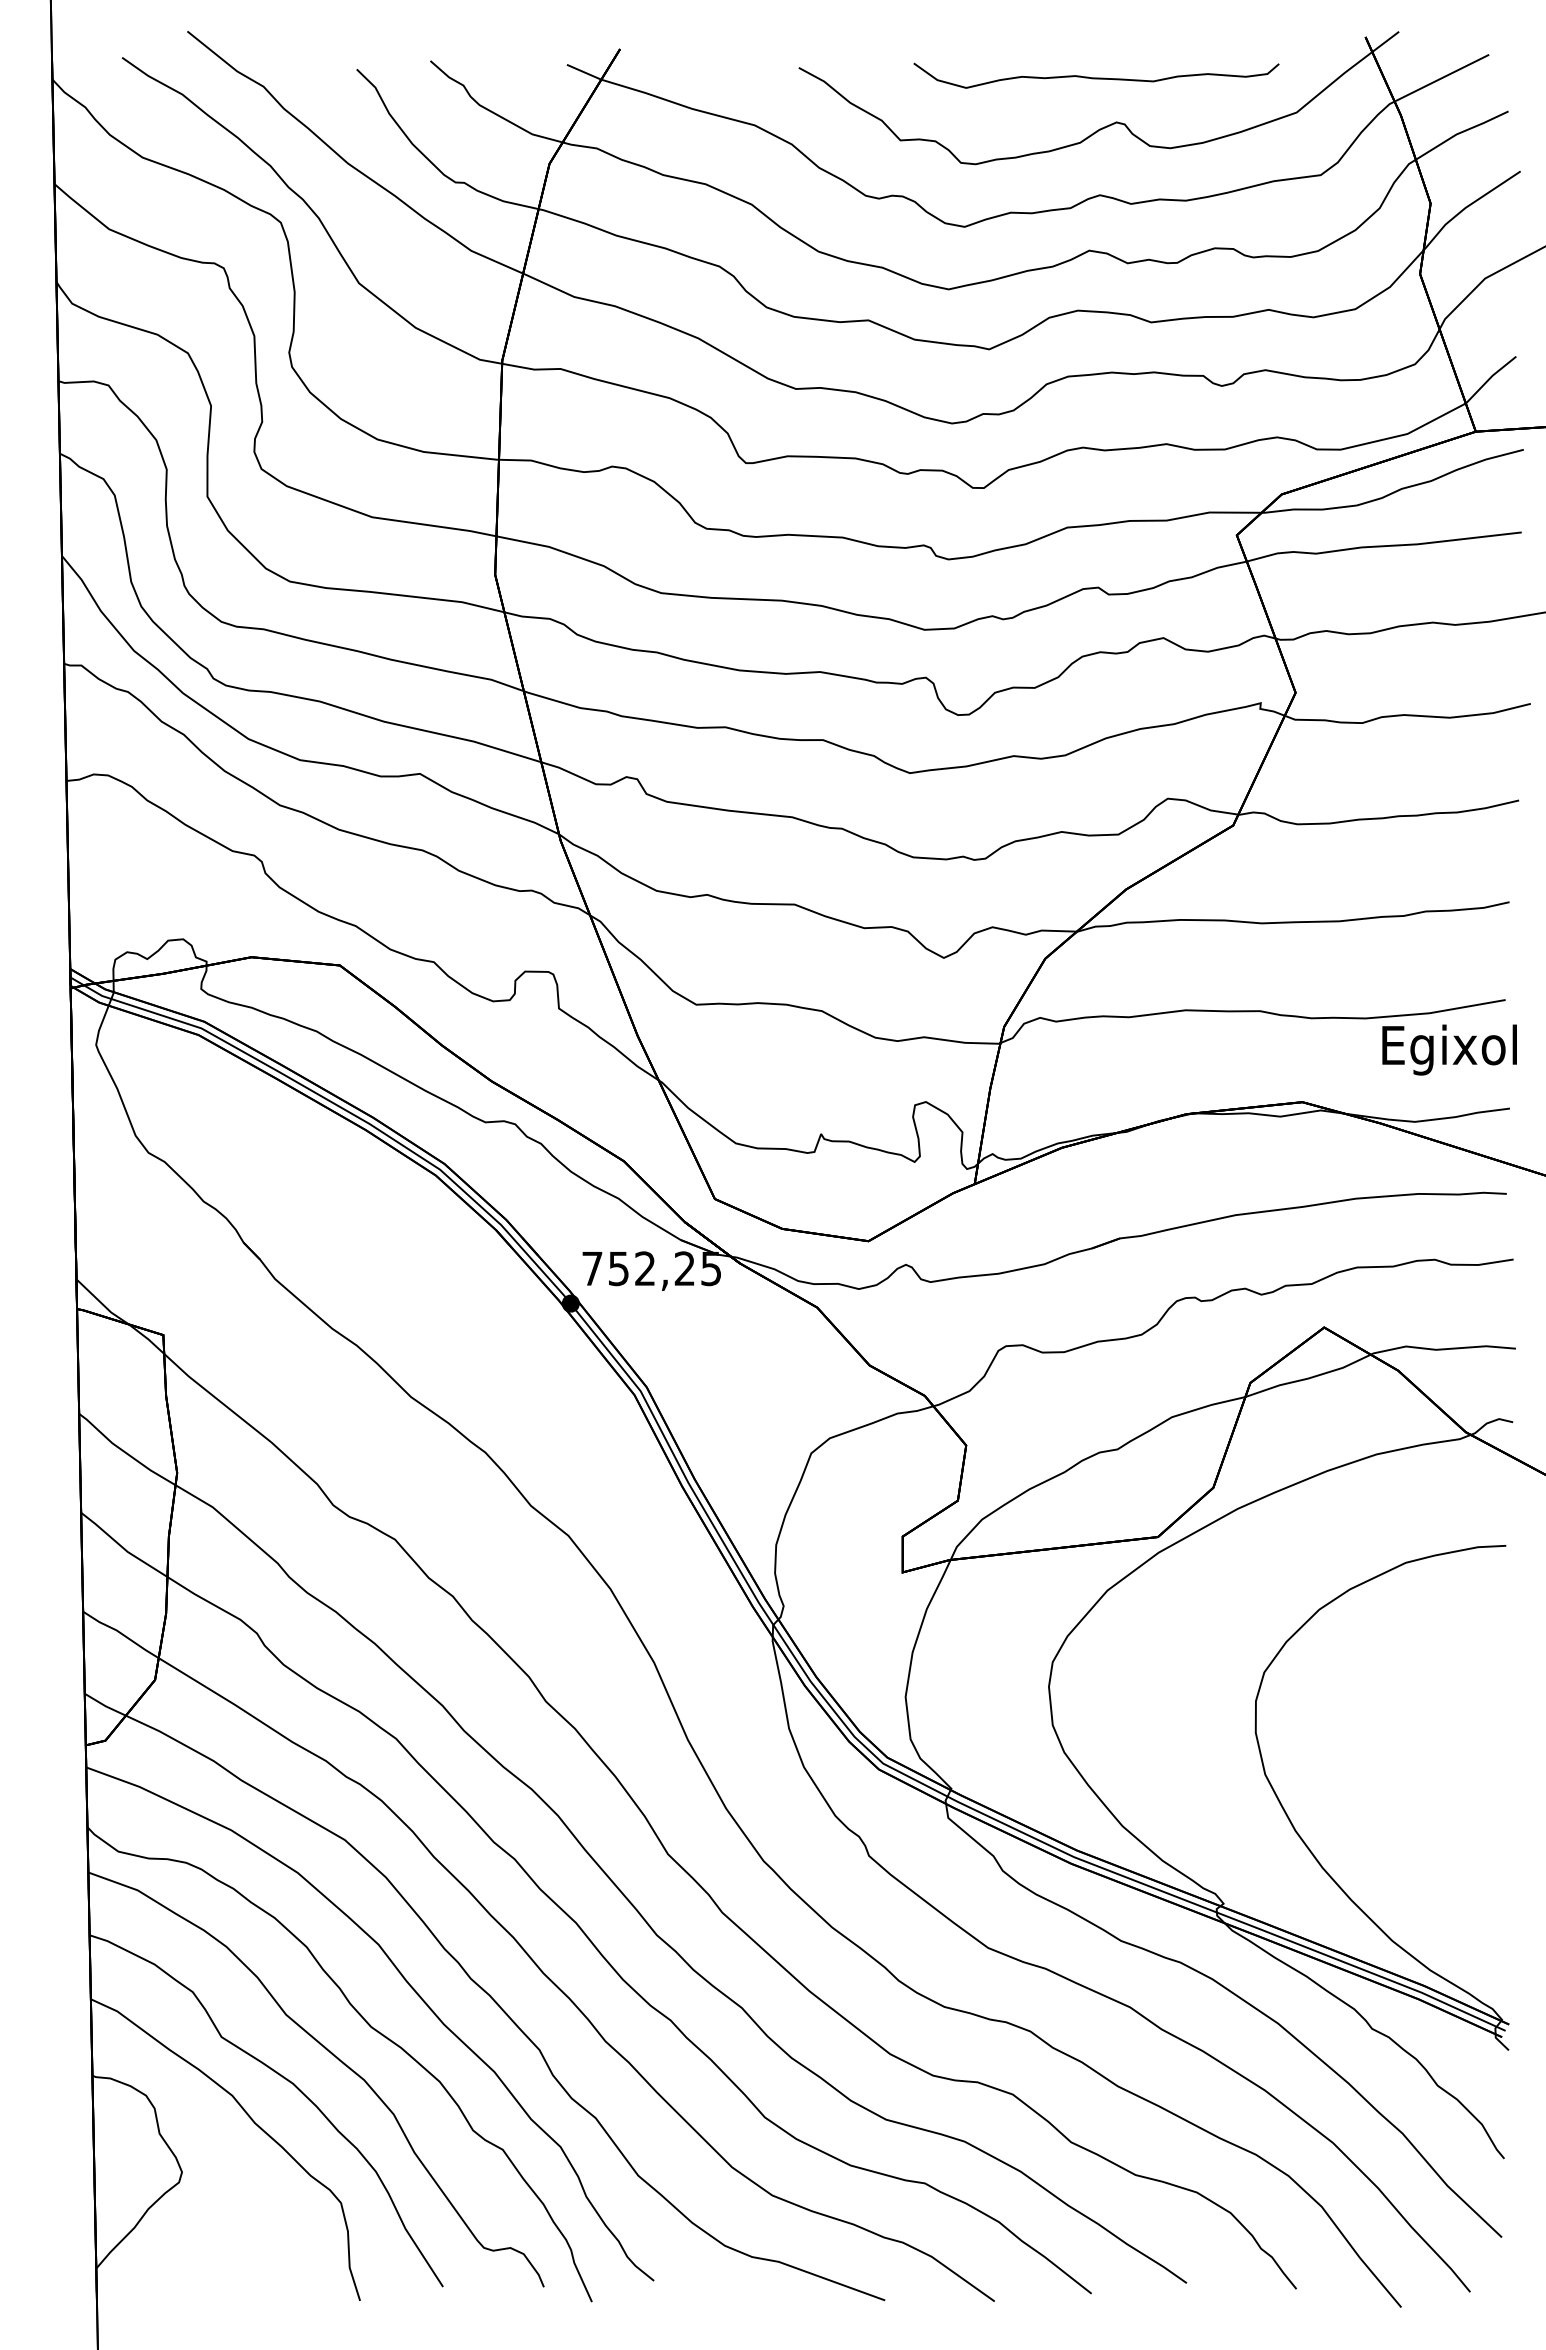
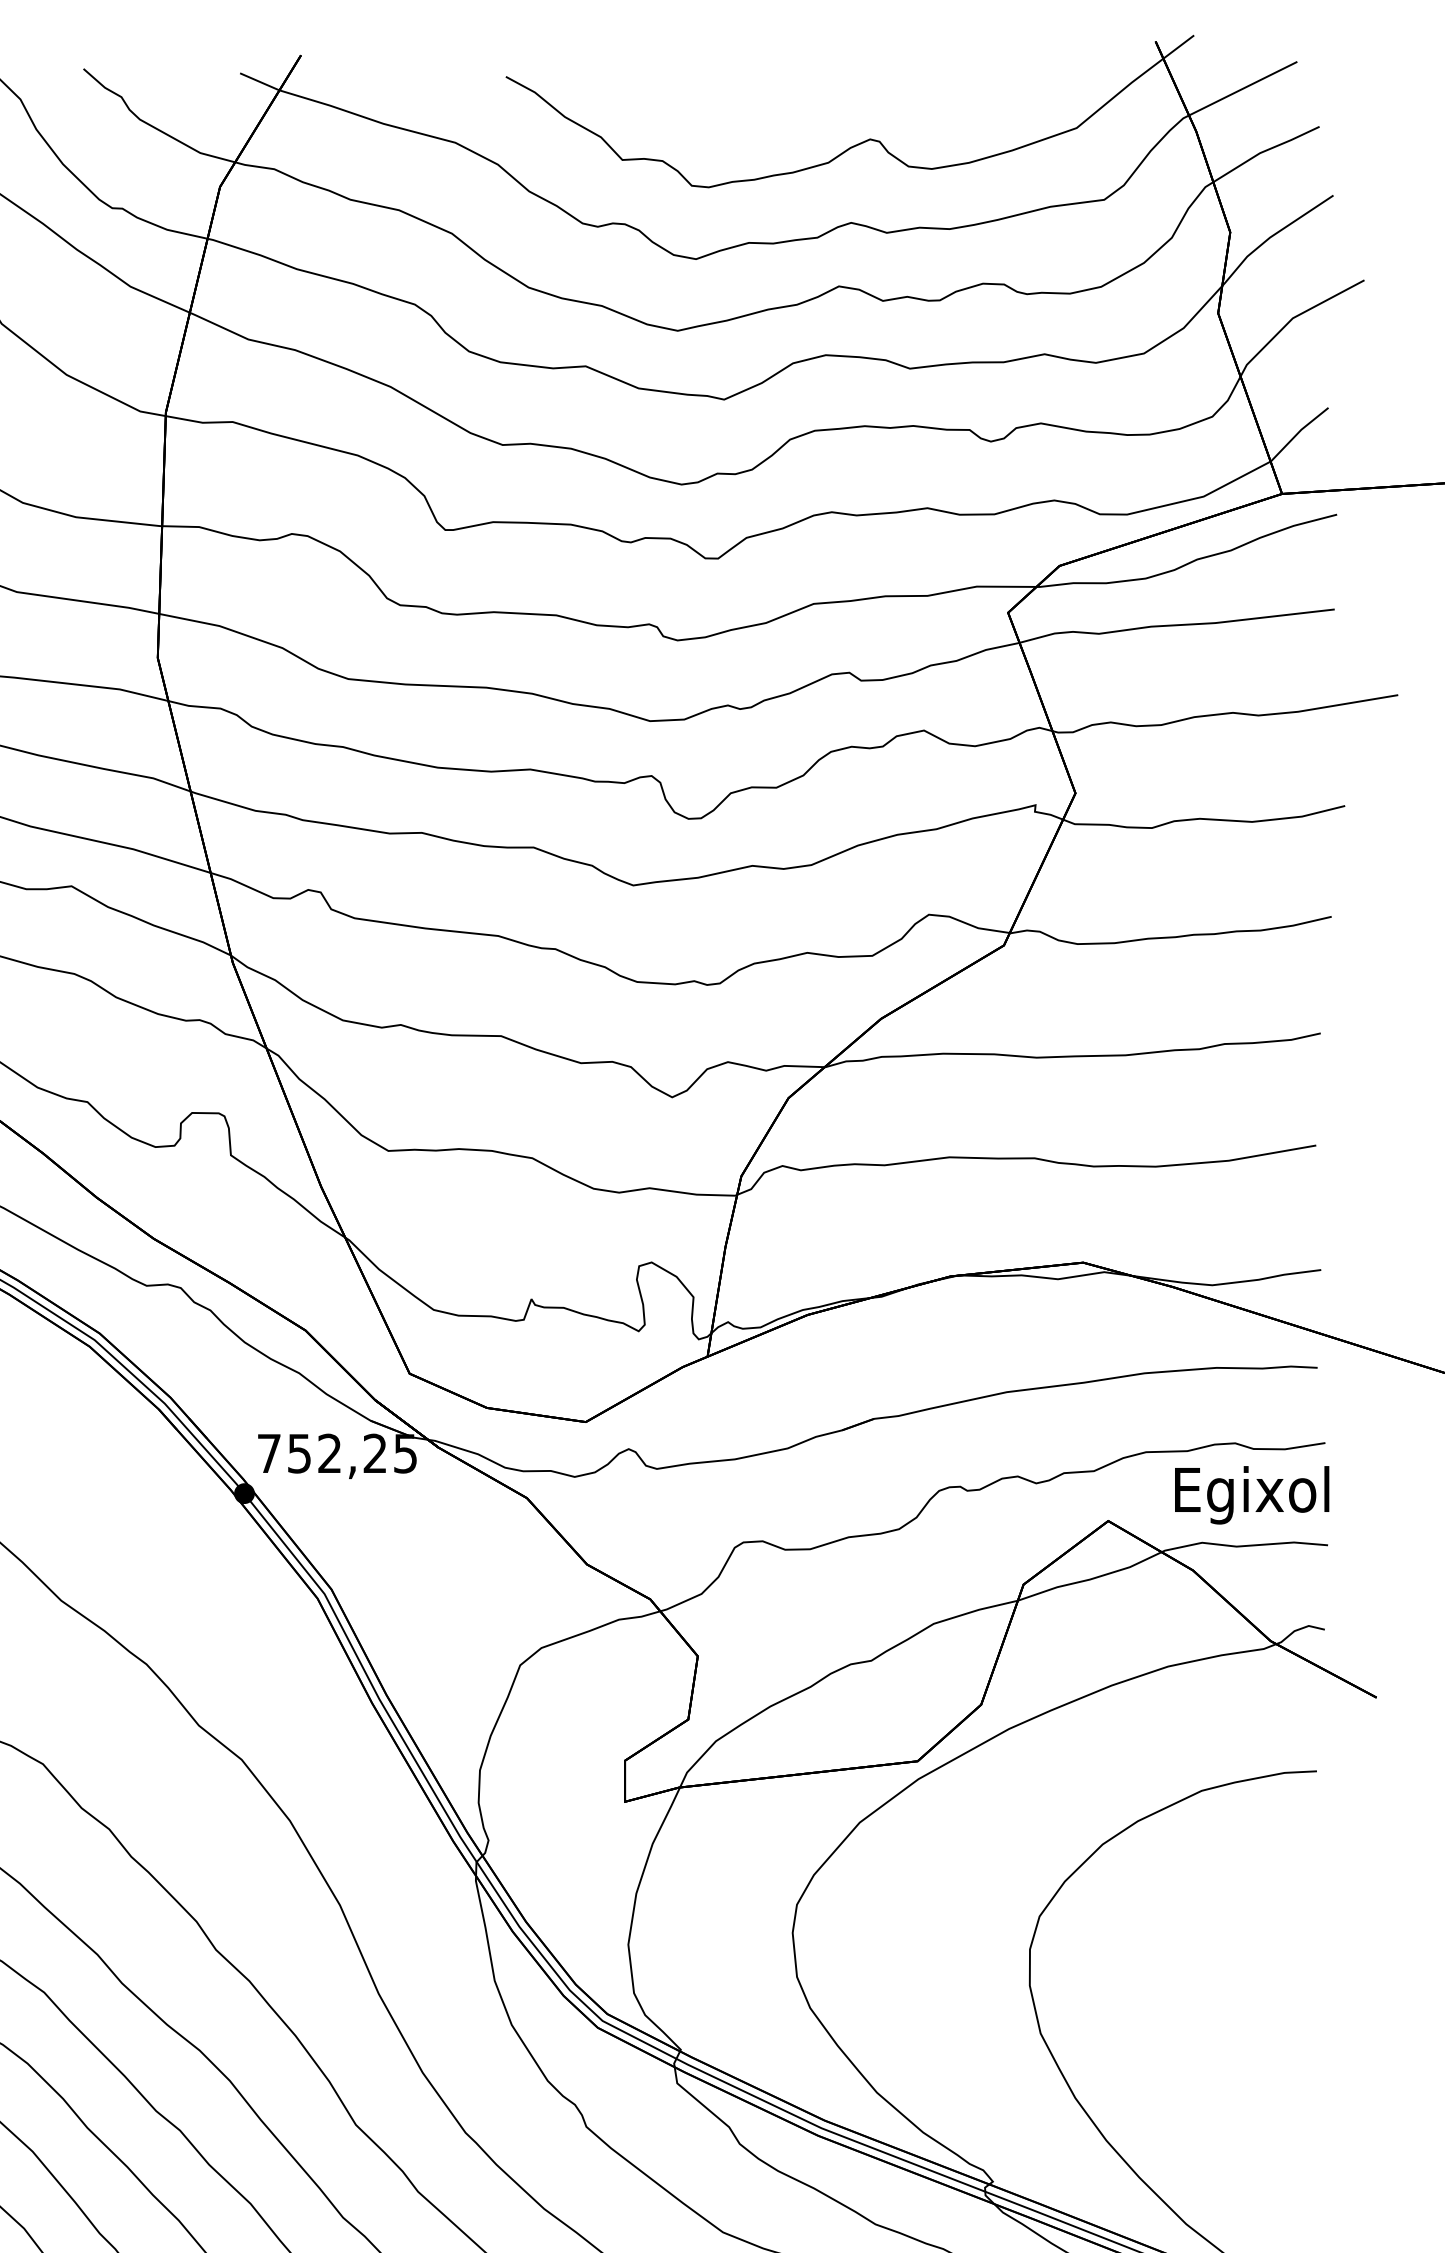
part: (1096, 75) -> (847, 85), removed
text: (1449, 1049) -> (1251, 1494), moved

